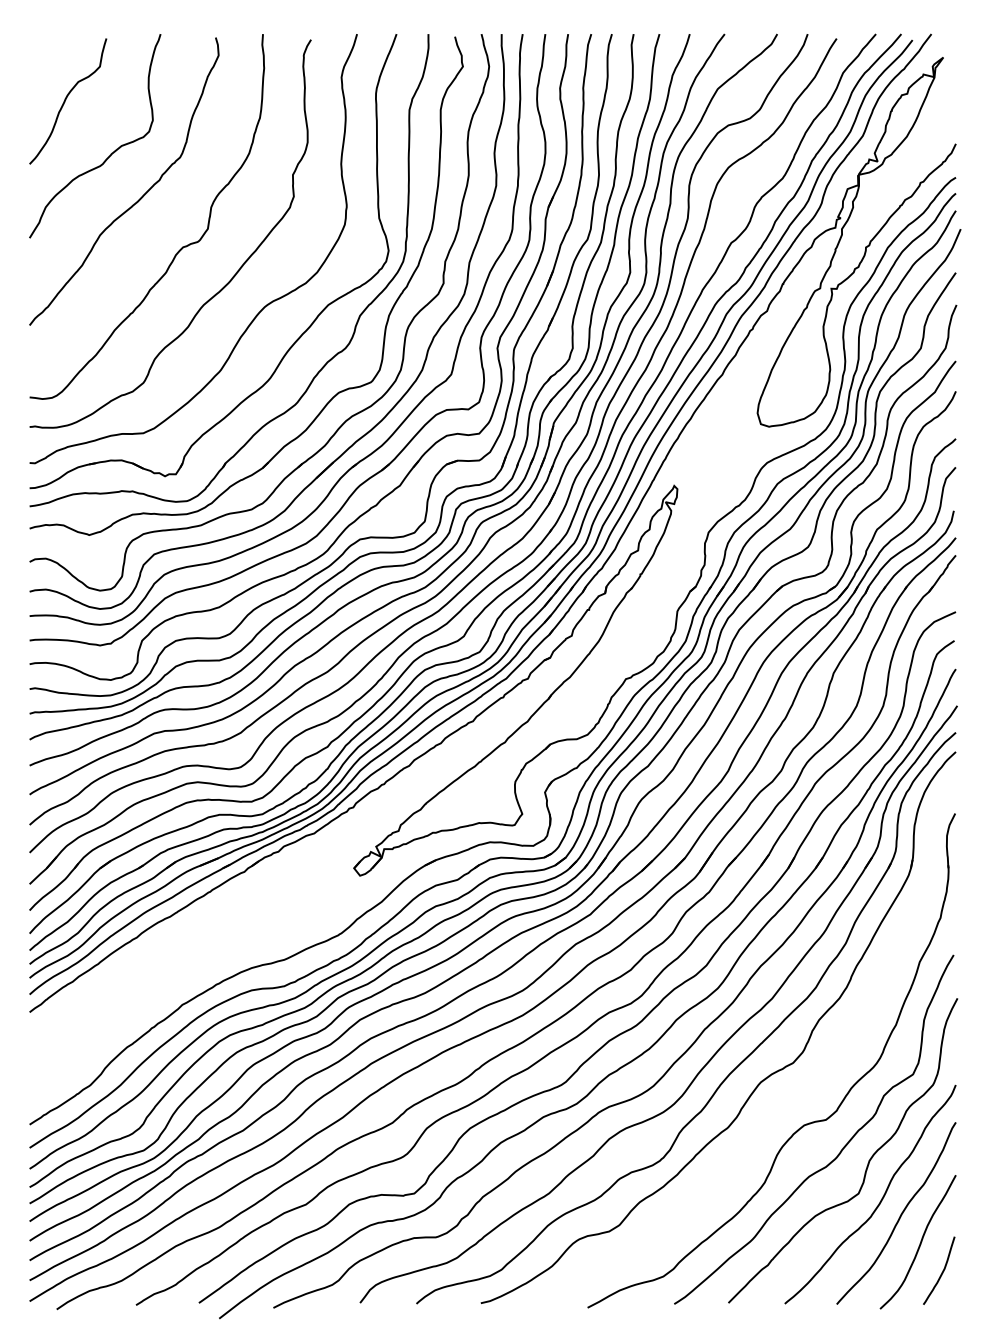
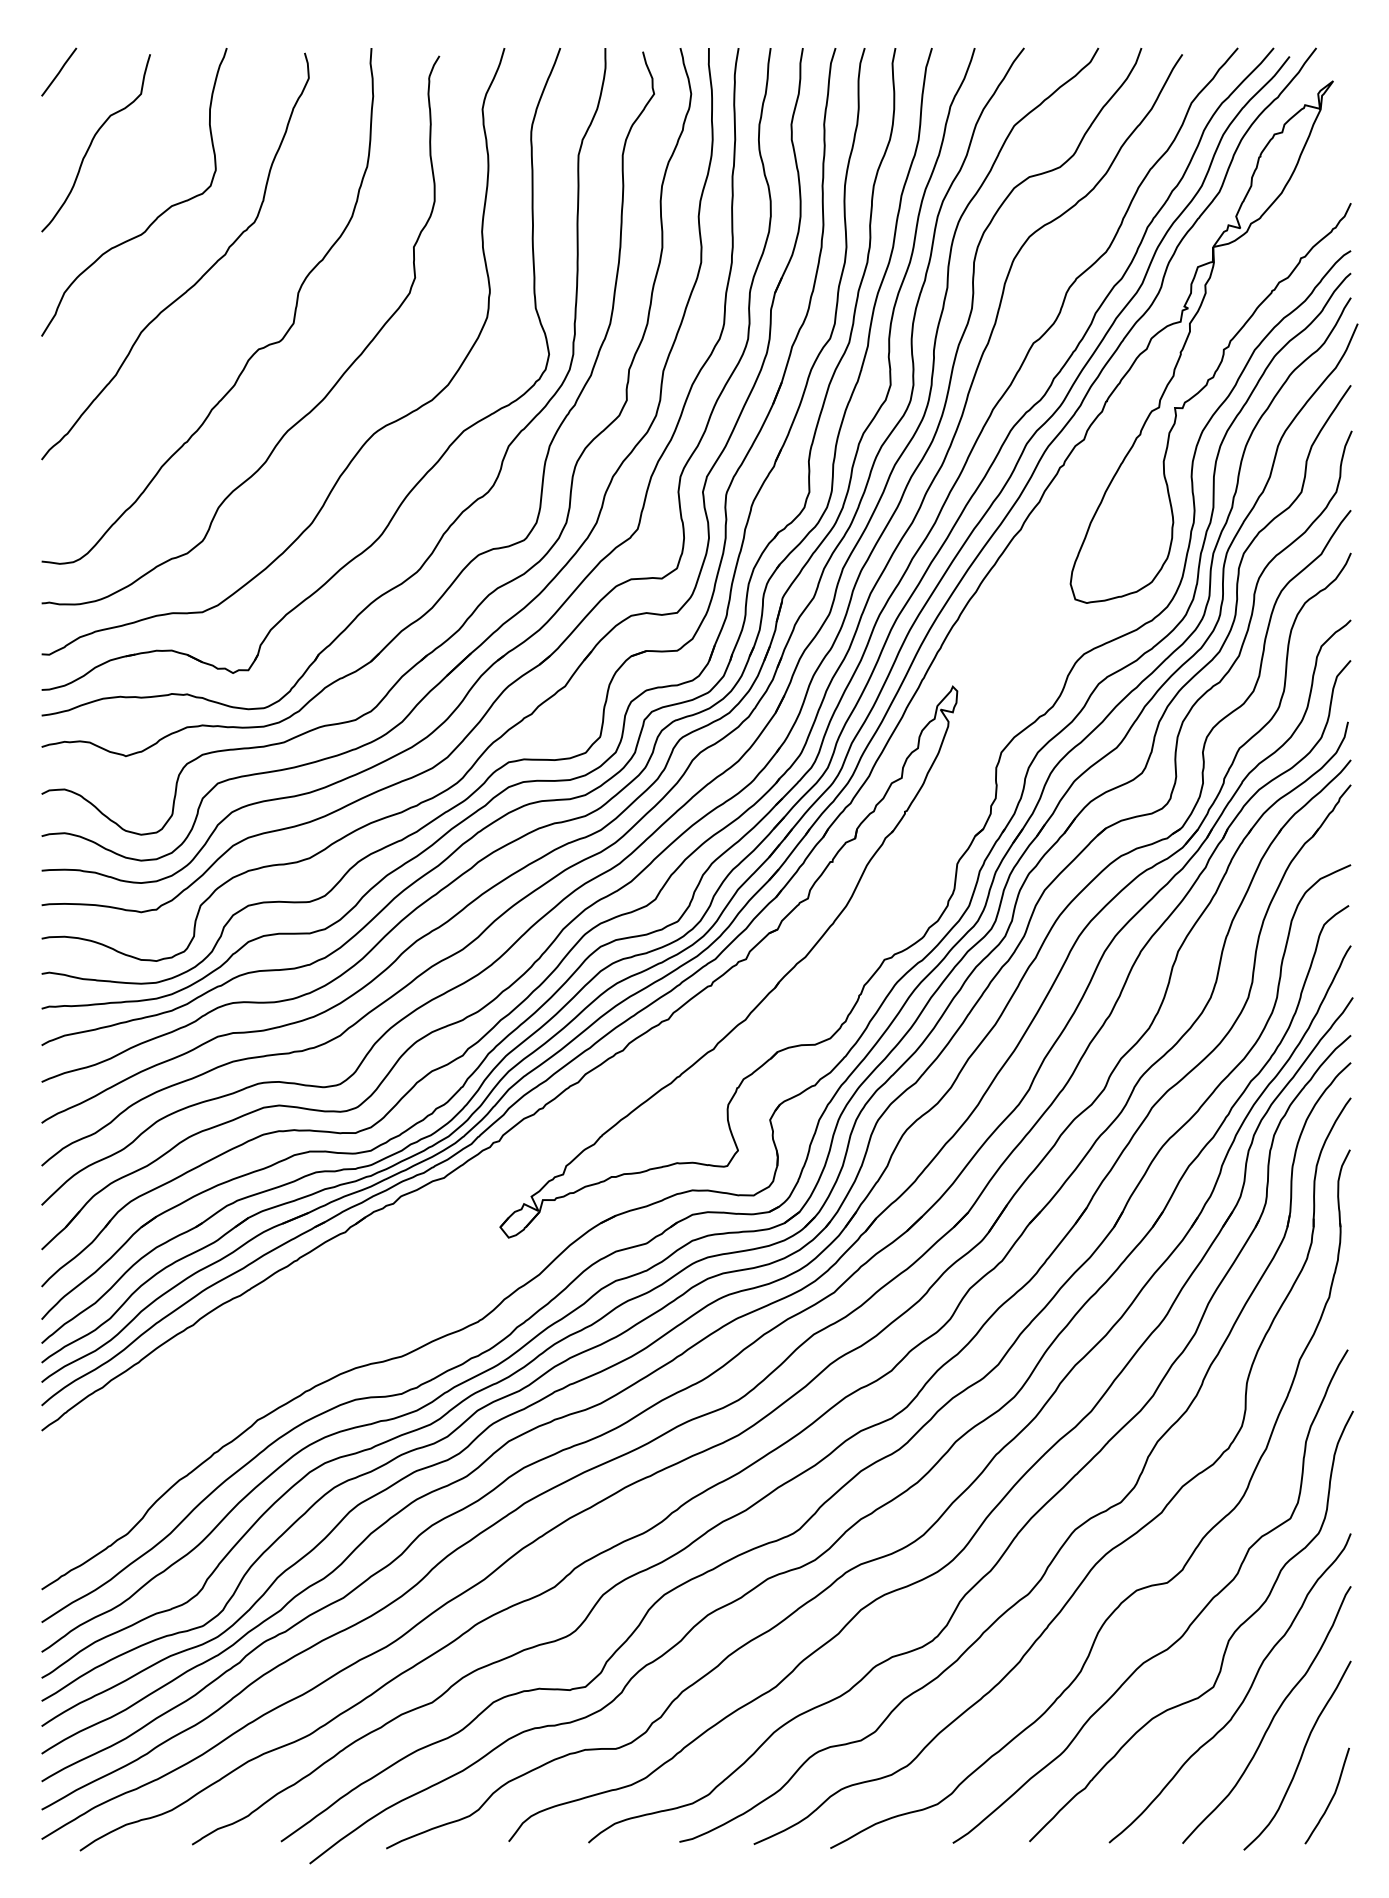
line: (41, 50) -> (58, 71), added
part: (787, 1094) -> (1112, 1546), added

